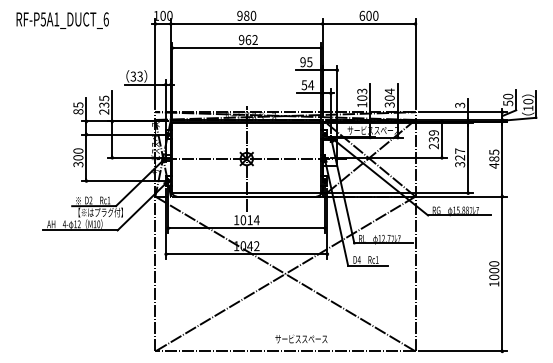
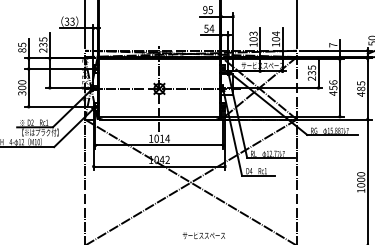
text: (389, 104) -> (275, 44), 304 -> 104
text: (460, 105) -> (333, 45), 3 -> 7
text: (433, 132) -> (311, 67), 239 -> 235
text: (460, 157) -> (333, 87), 327 -> 456

